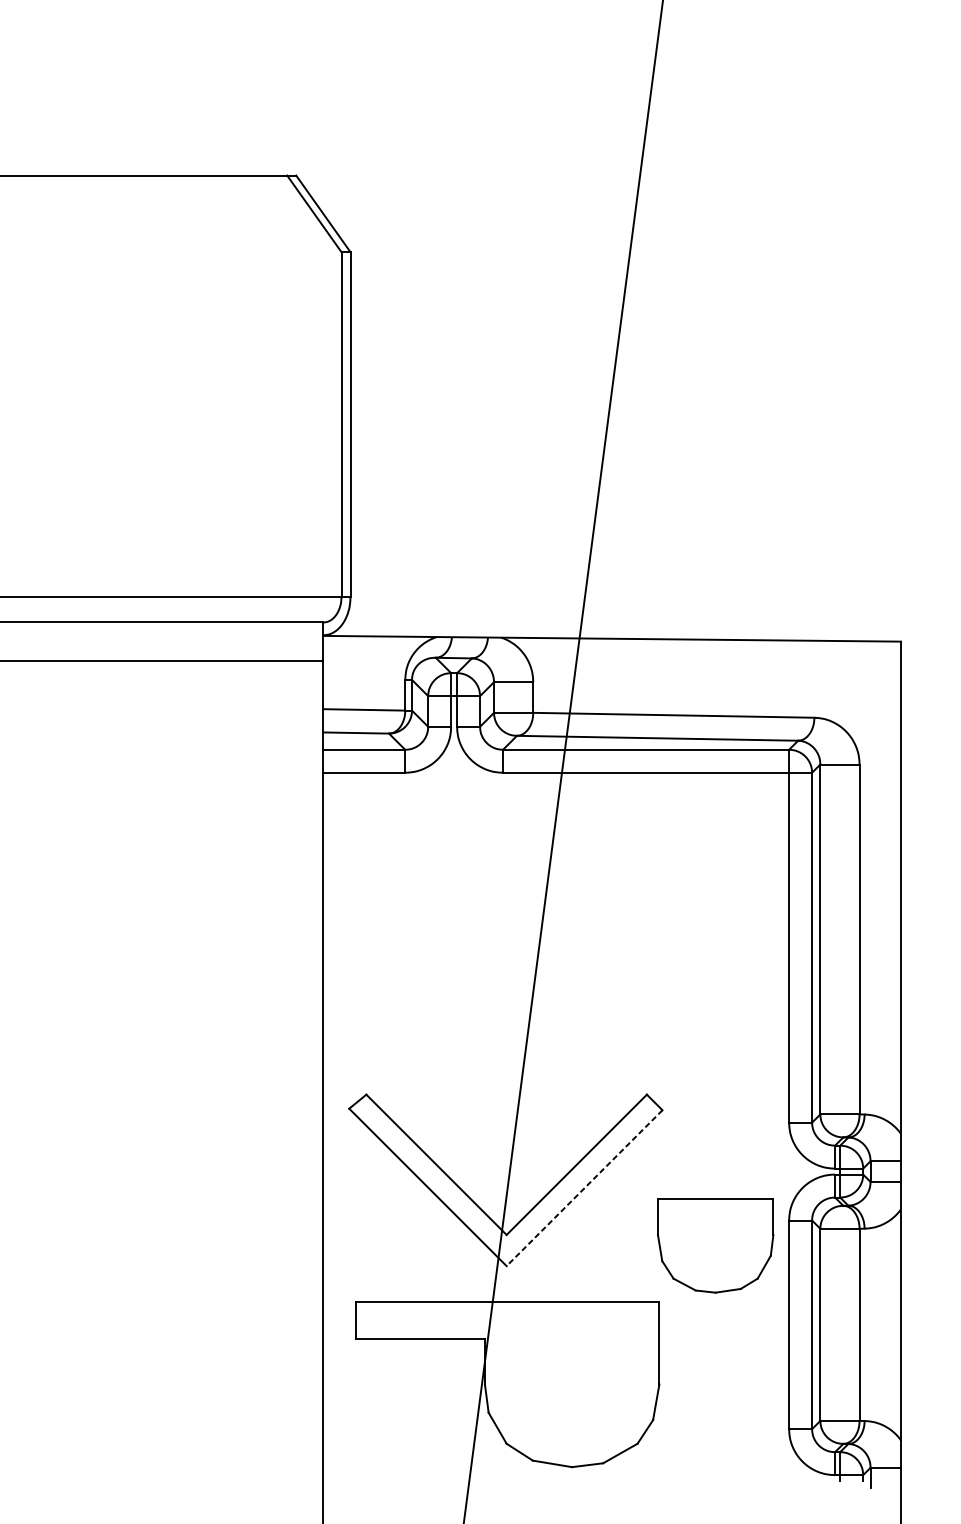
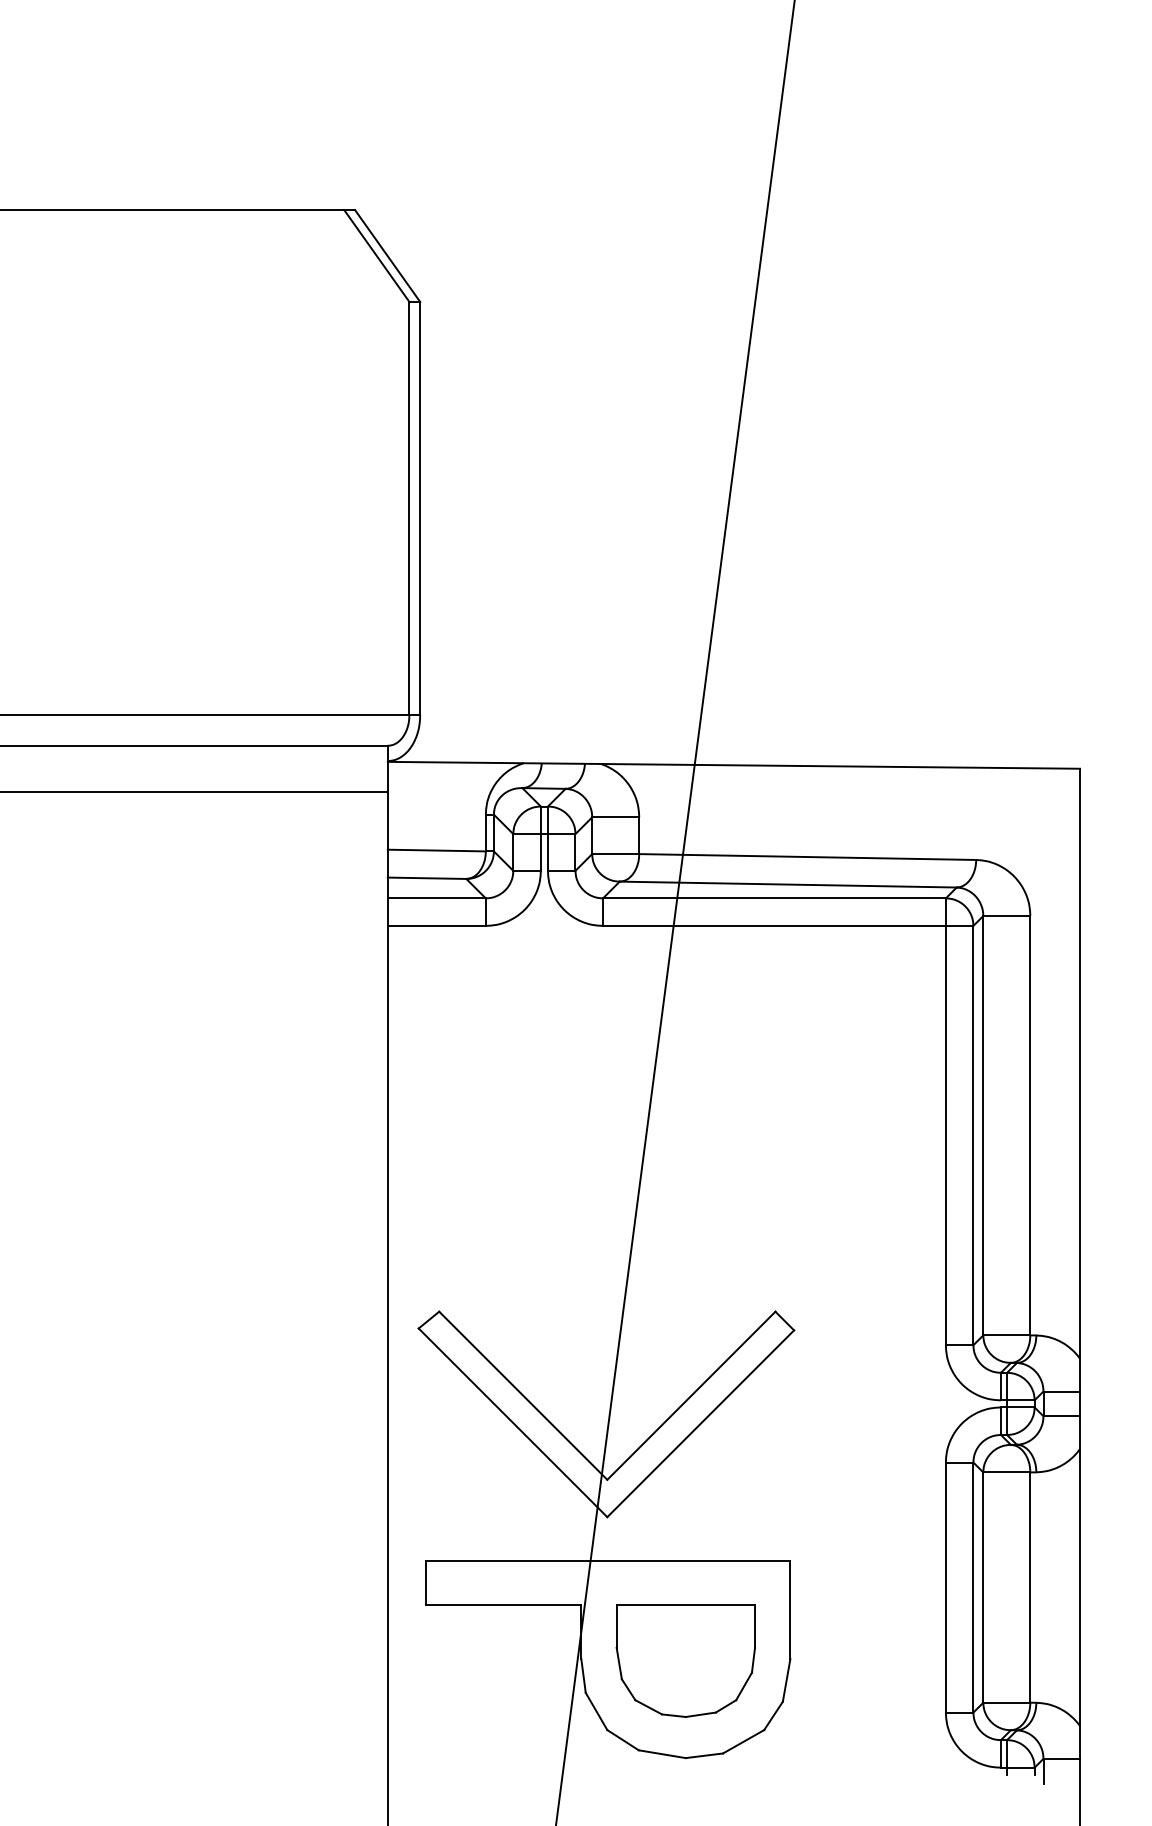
line: (584, 1188) -> (700, 1424), dashed -> solid
part: (715, 1245) -> (685, 1660), moved

